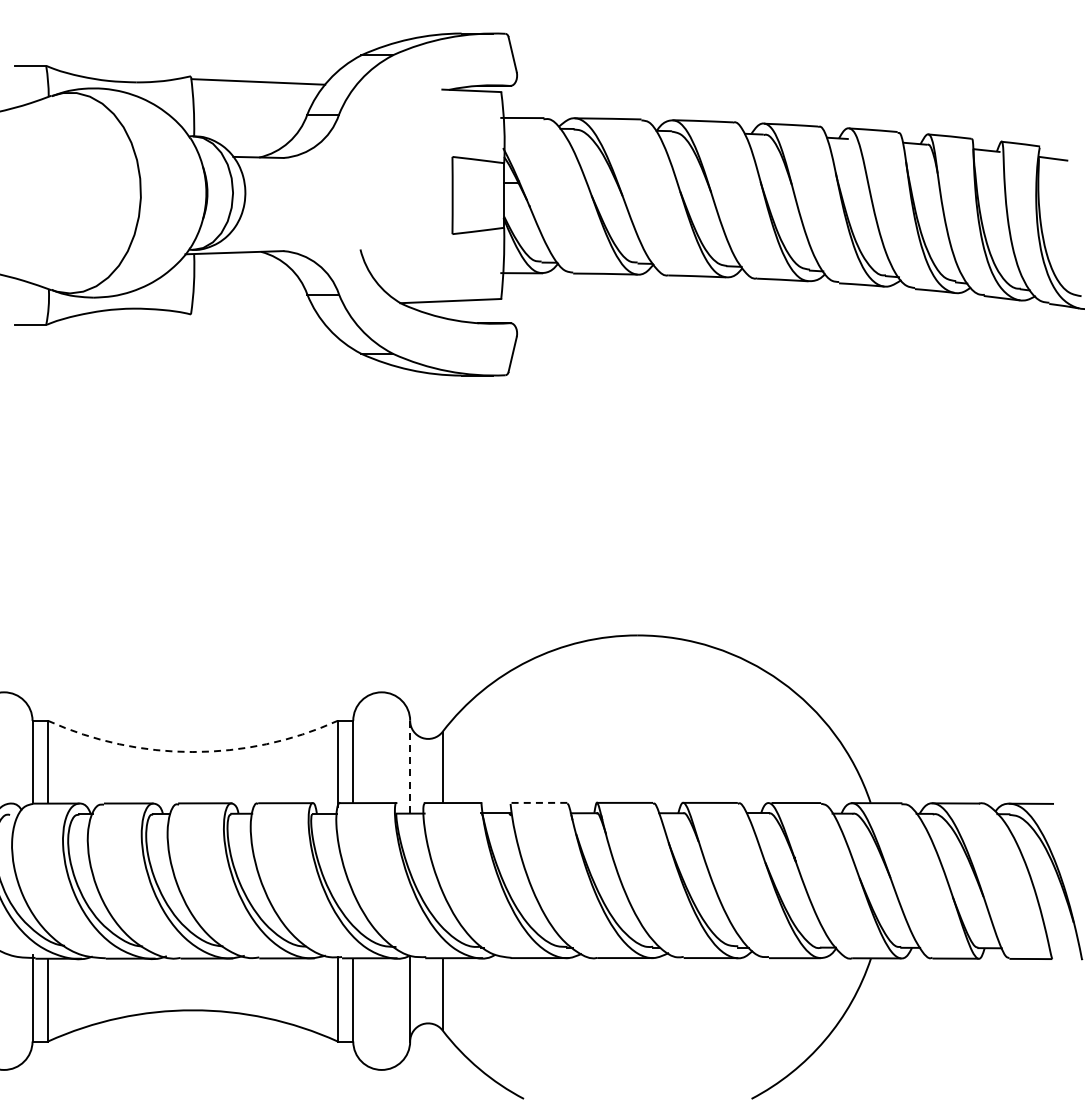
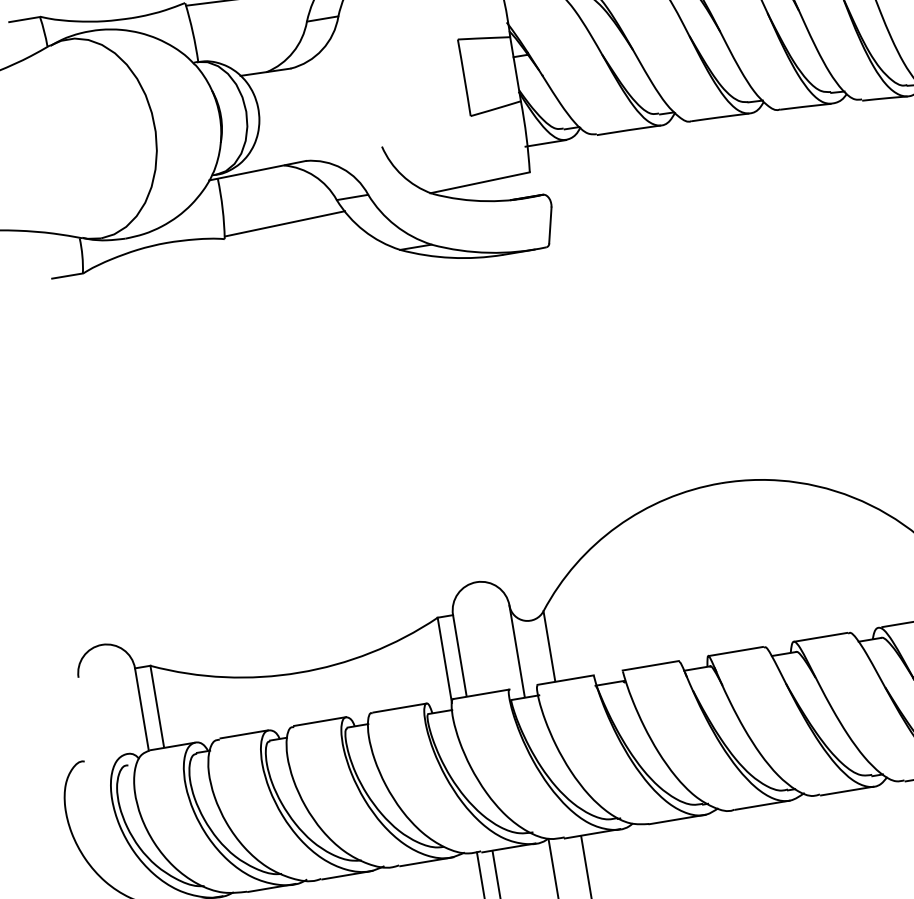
line: (252, 308) -> (284, 223), added
arc: (192, 752) -> (298, 673), dashed -> solid
line: (410, 767) -> (517, 651), dashed -> solid
line: (538, 802) -> (650, 665), dashed -> solid

